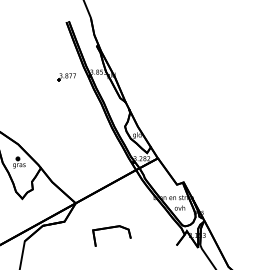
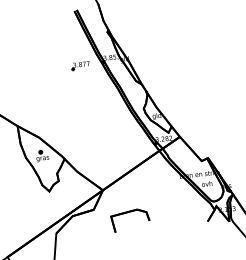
part: (111, 228) -> (129, 212), moved

